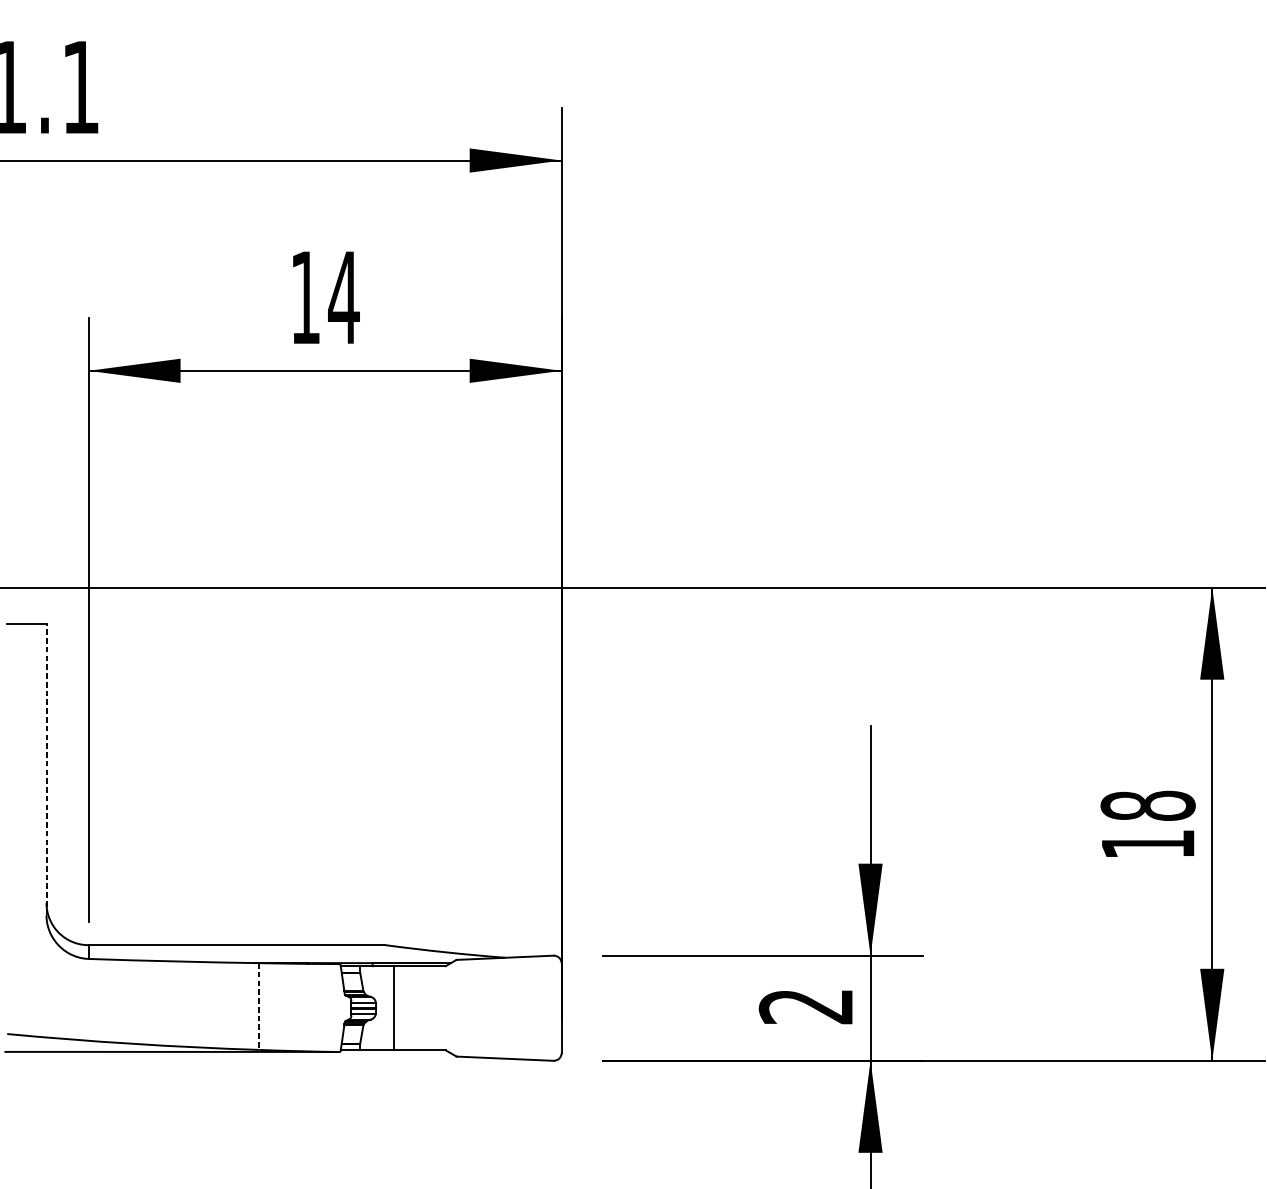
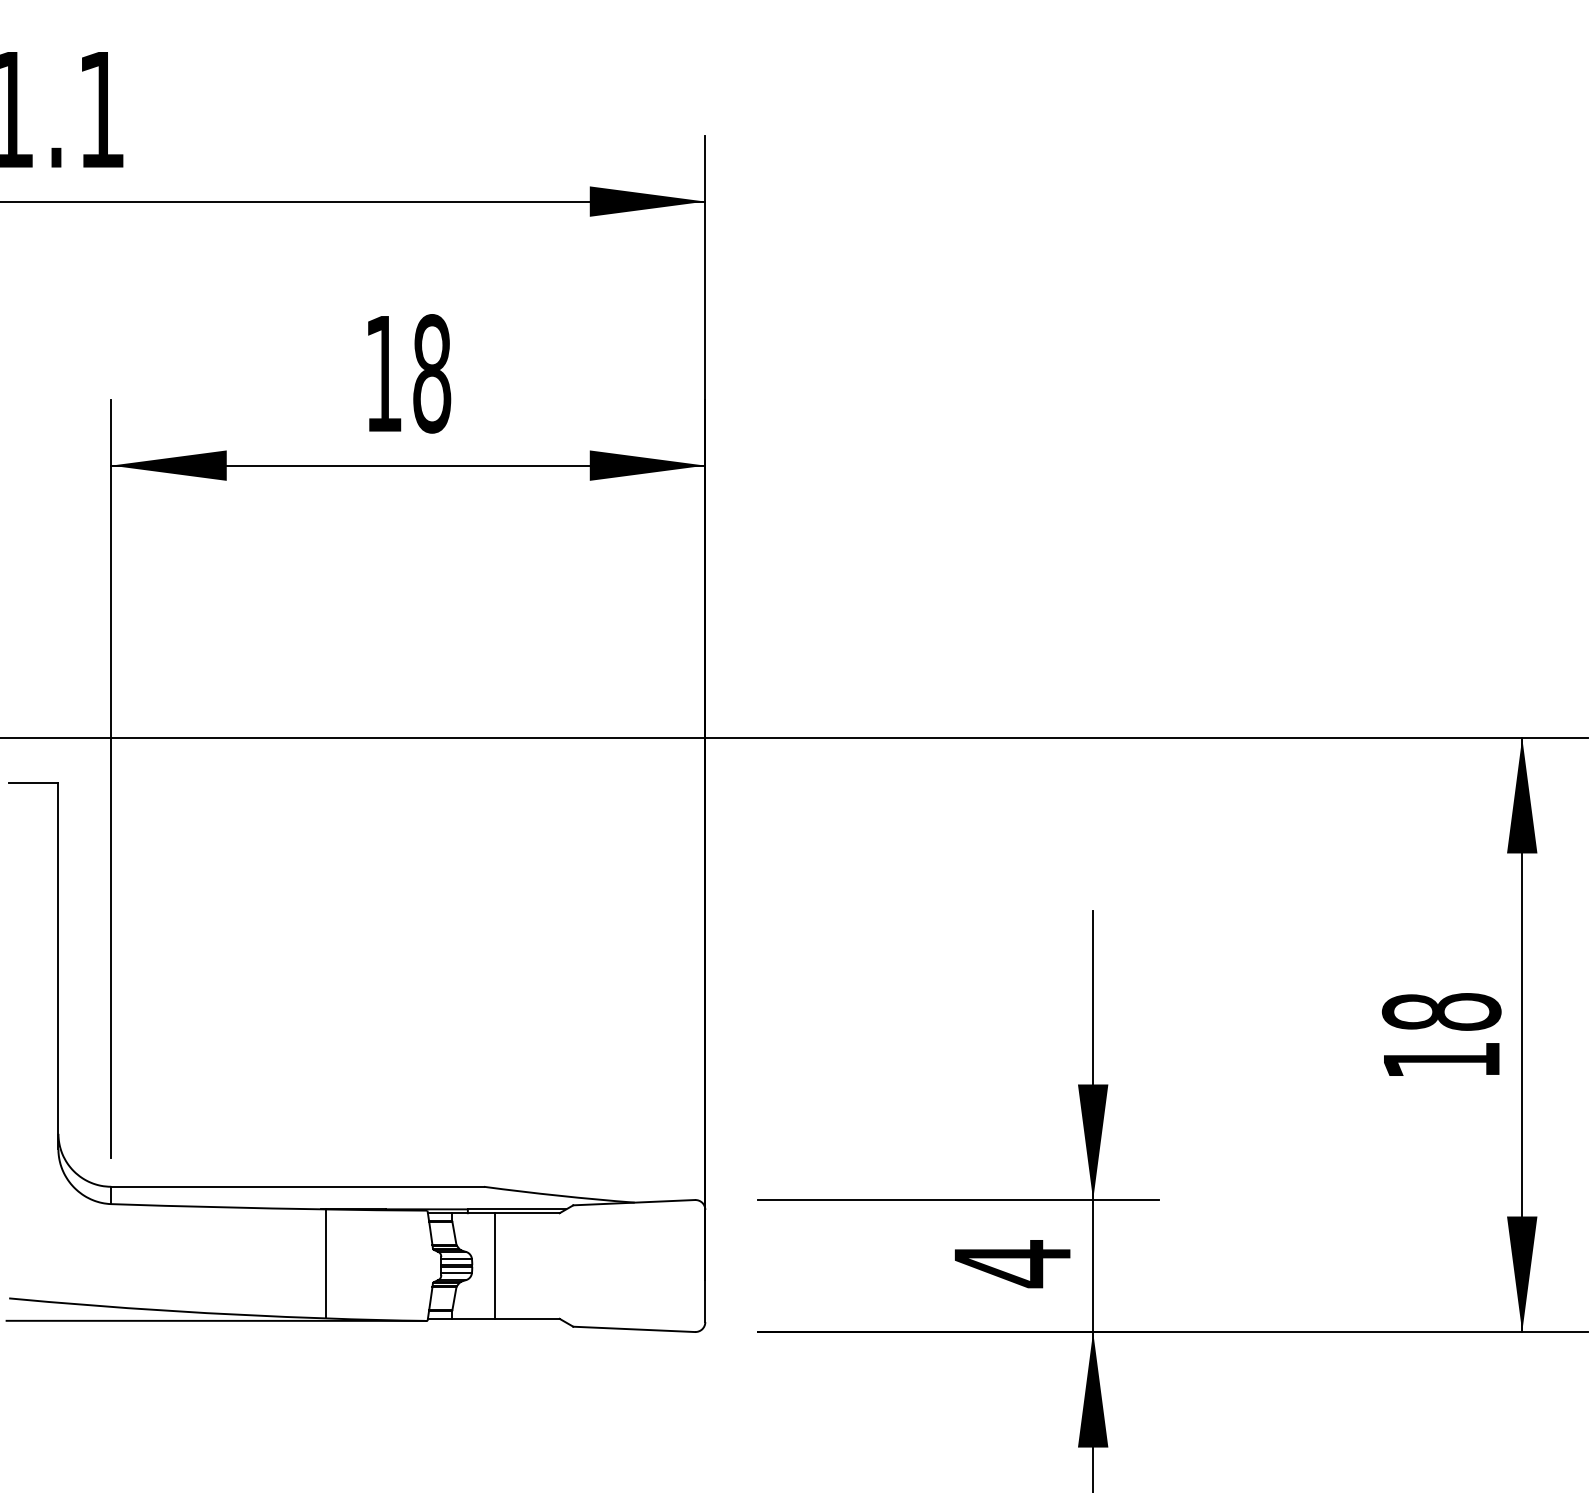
text: (343, 297) -> (431, 373), 14 -> 18
line: (46, 769) -> (58, 966), dashed -> solid
line: (259, 1007) -> (325, 1264), dashed -> solid
text: (805, 1007) -> (1011, 1264), 2 -> 4

